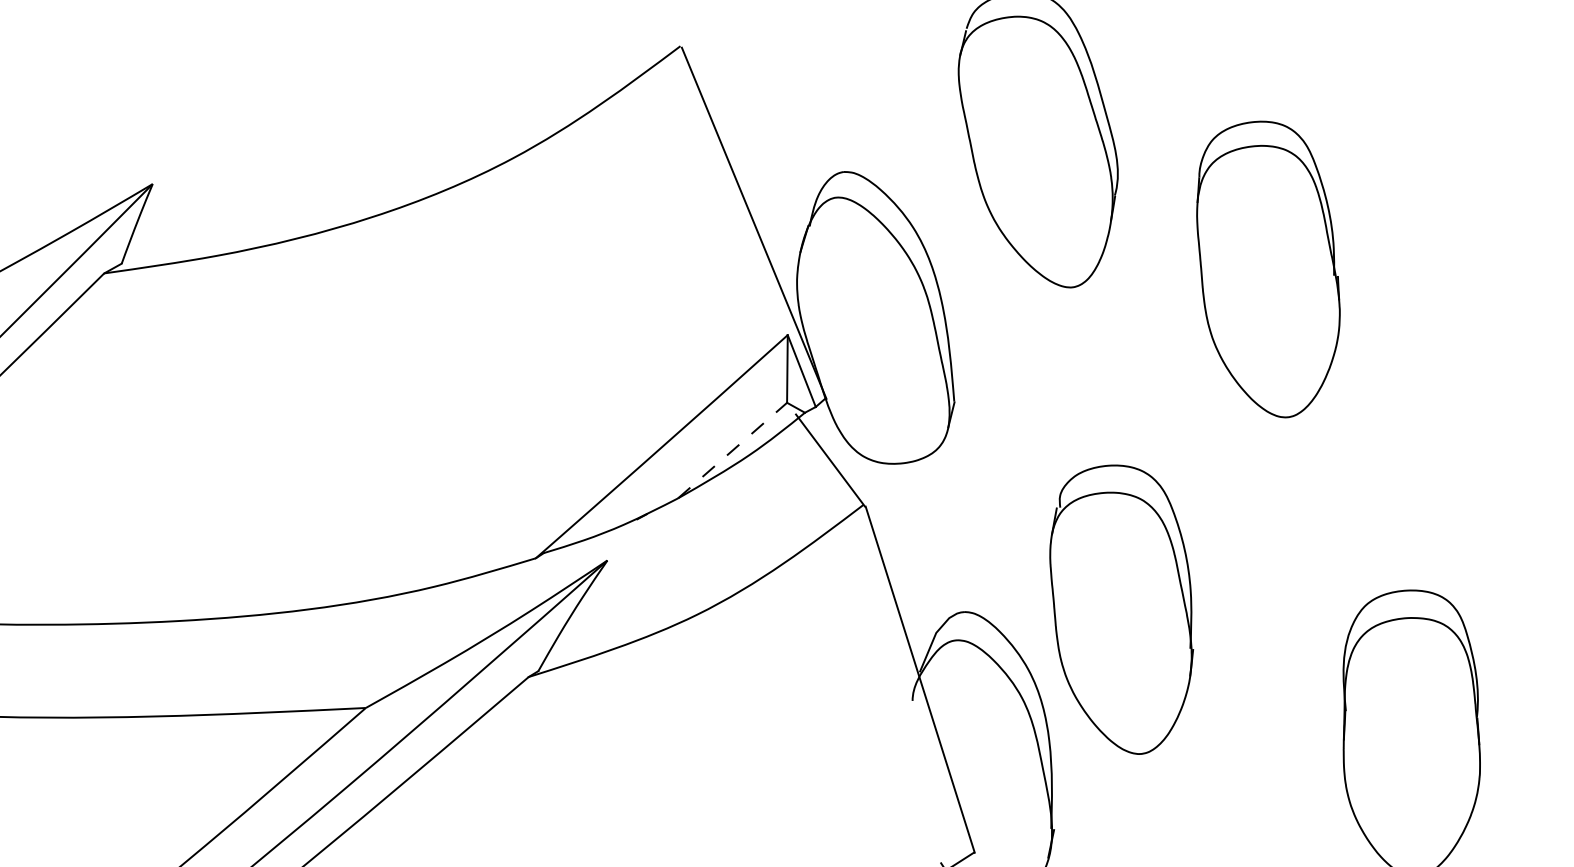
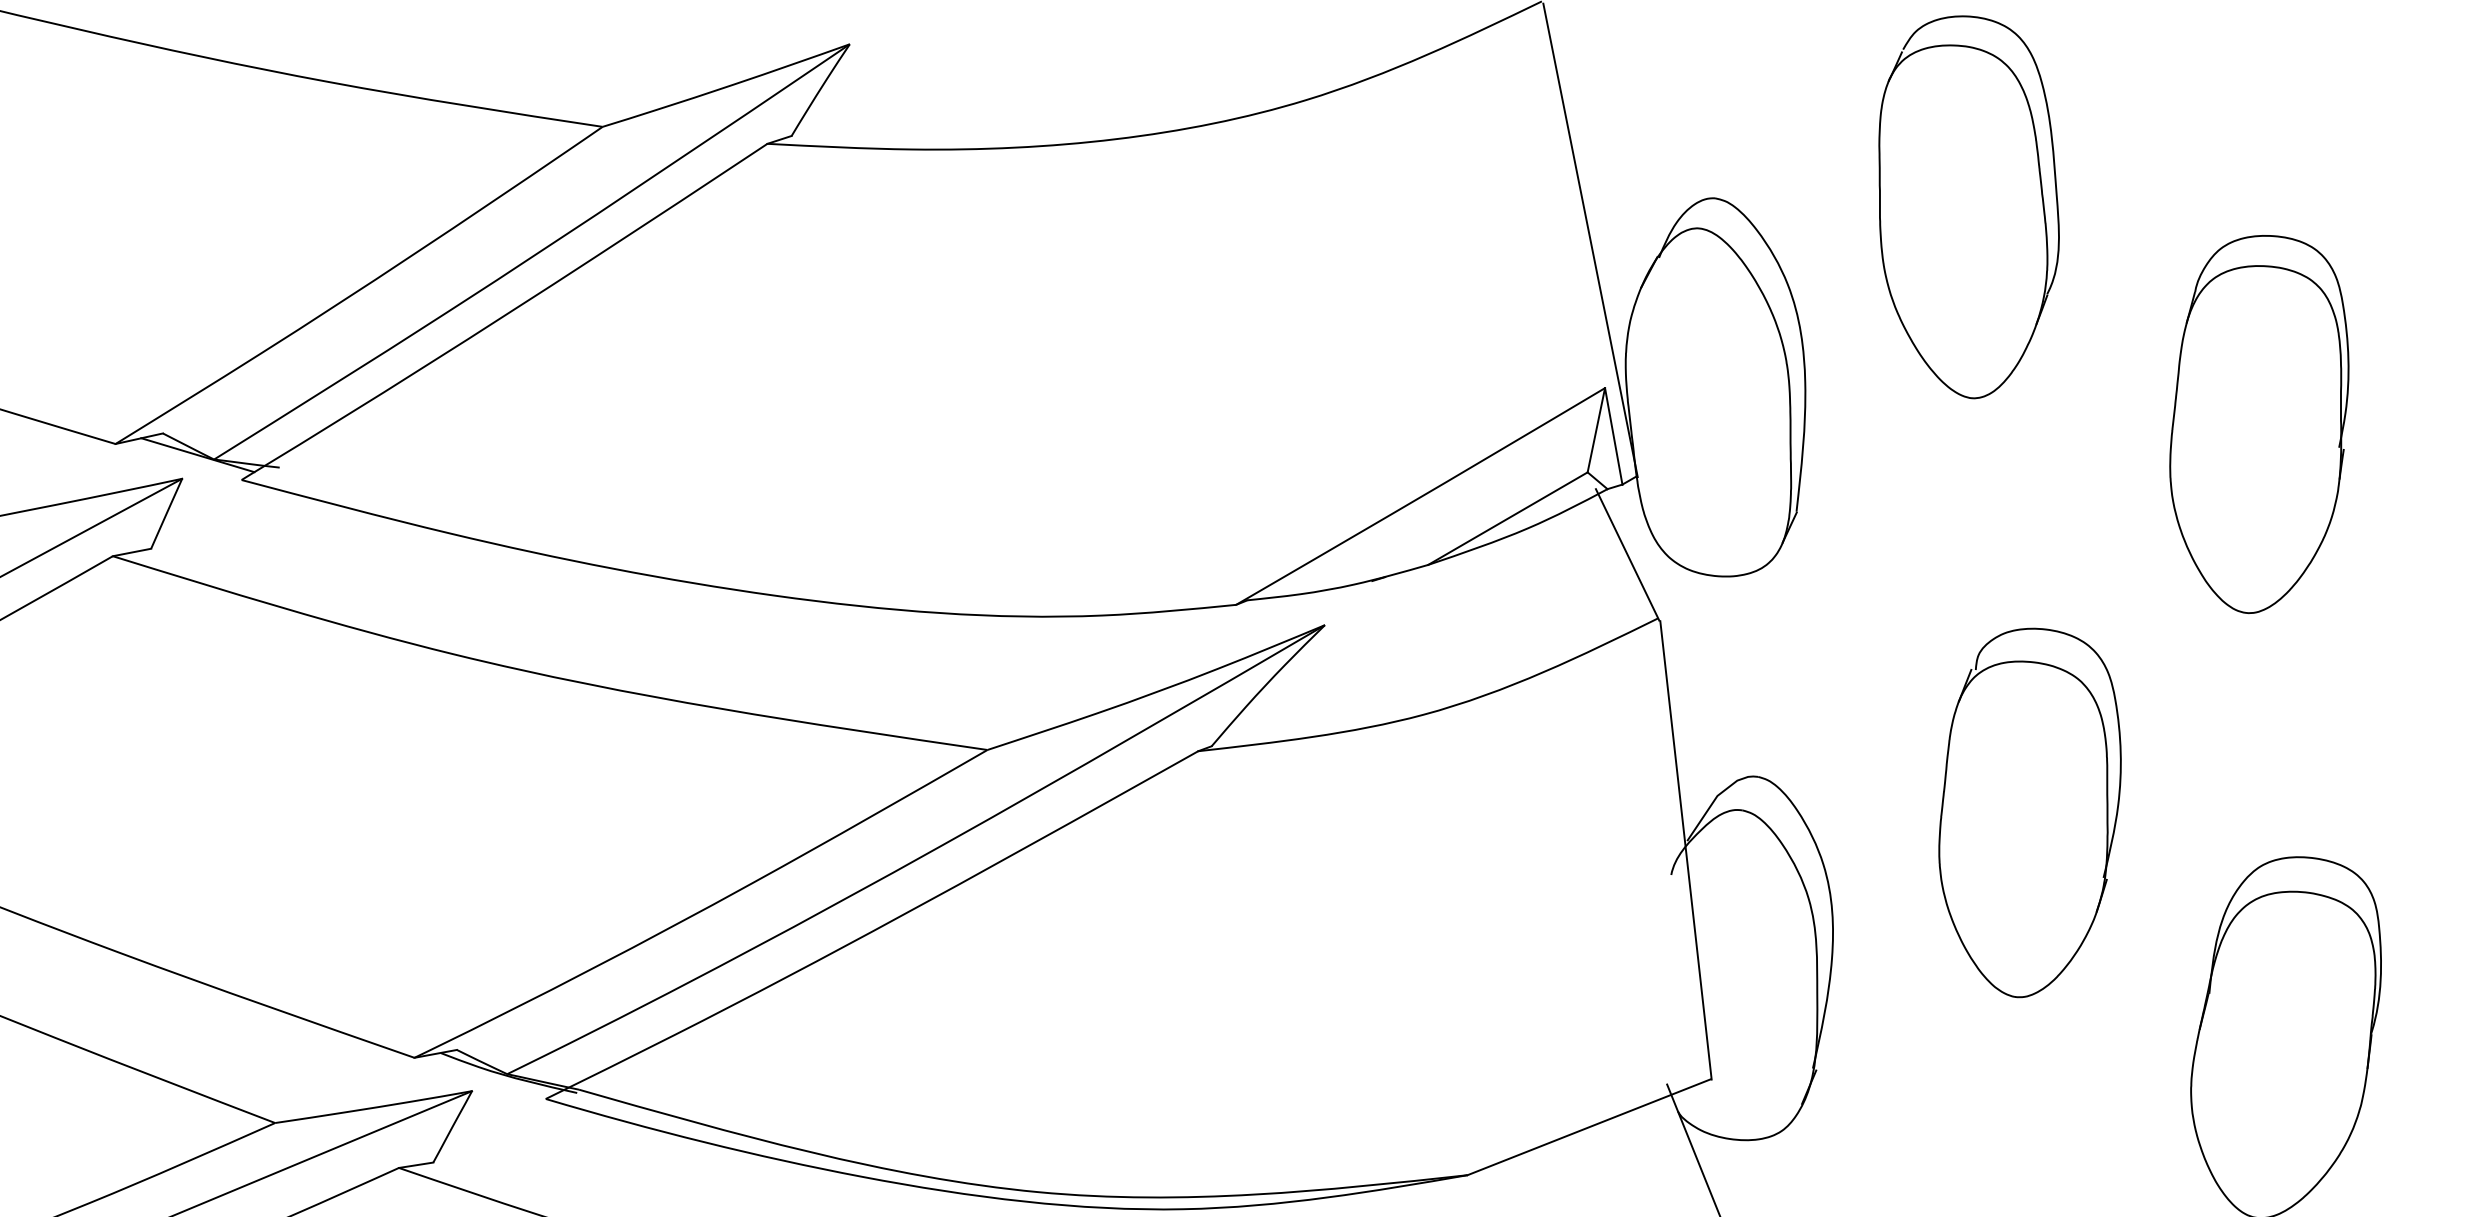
part: (1269, 269) -> (2259, 424), moved
line: (732, 450) -> (1508, 518), dashed -> solid
part: (1123, 609) -> (2029, 812), moved

